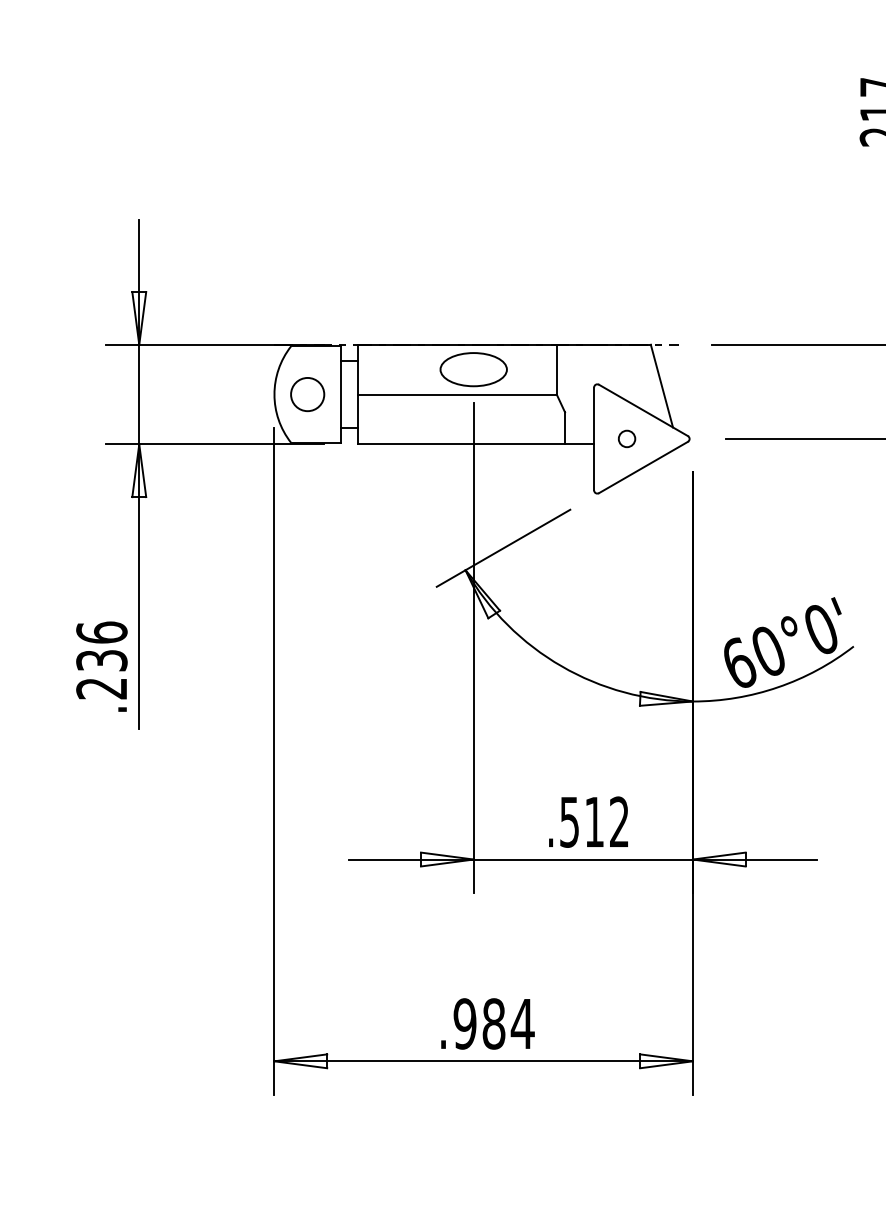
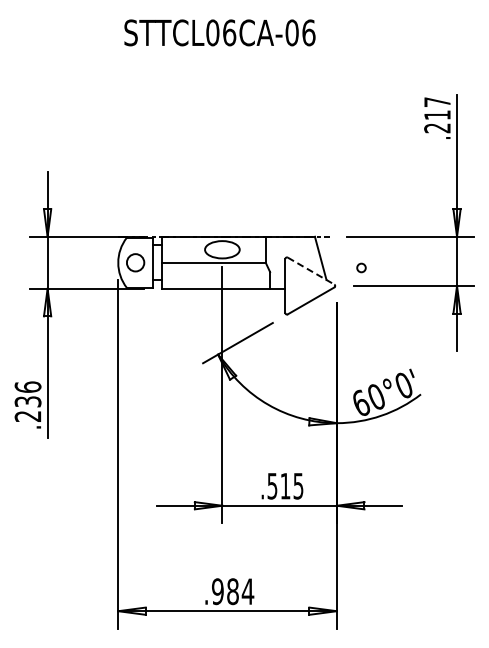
line: (644, 411) -> (311, 271), solid -> dashed
circle: (627, 438) -> (361, 267), moved
text: (619, 820) -> (298, 485), .512 -> .515

